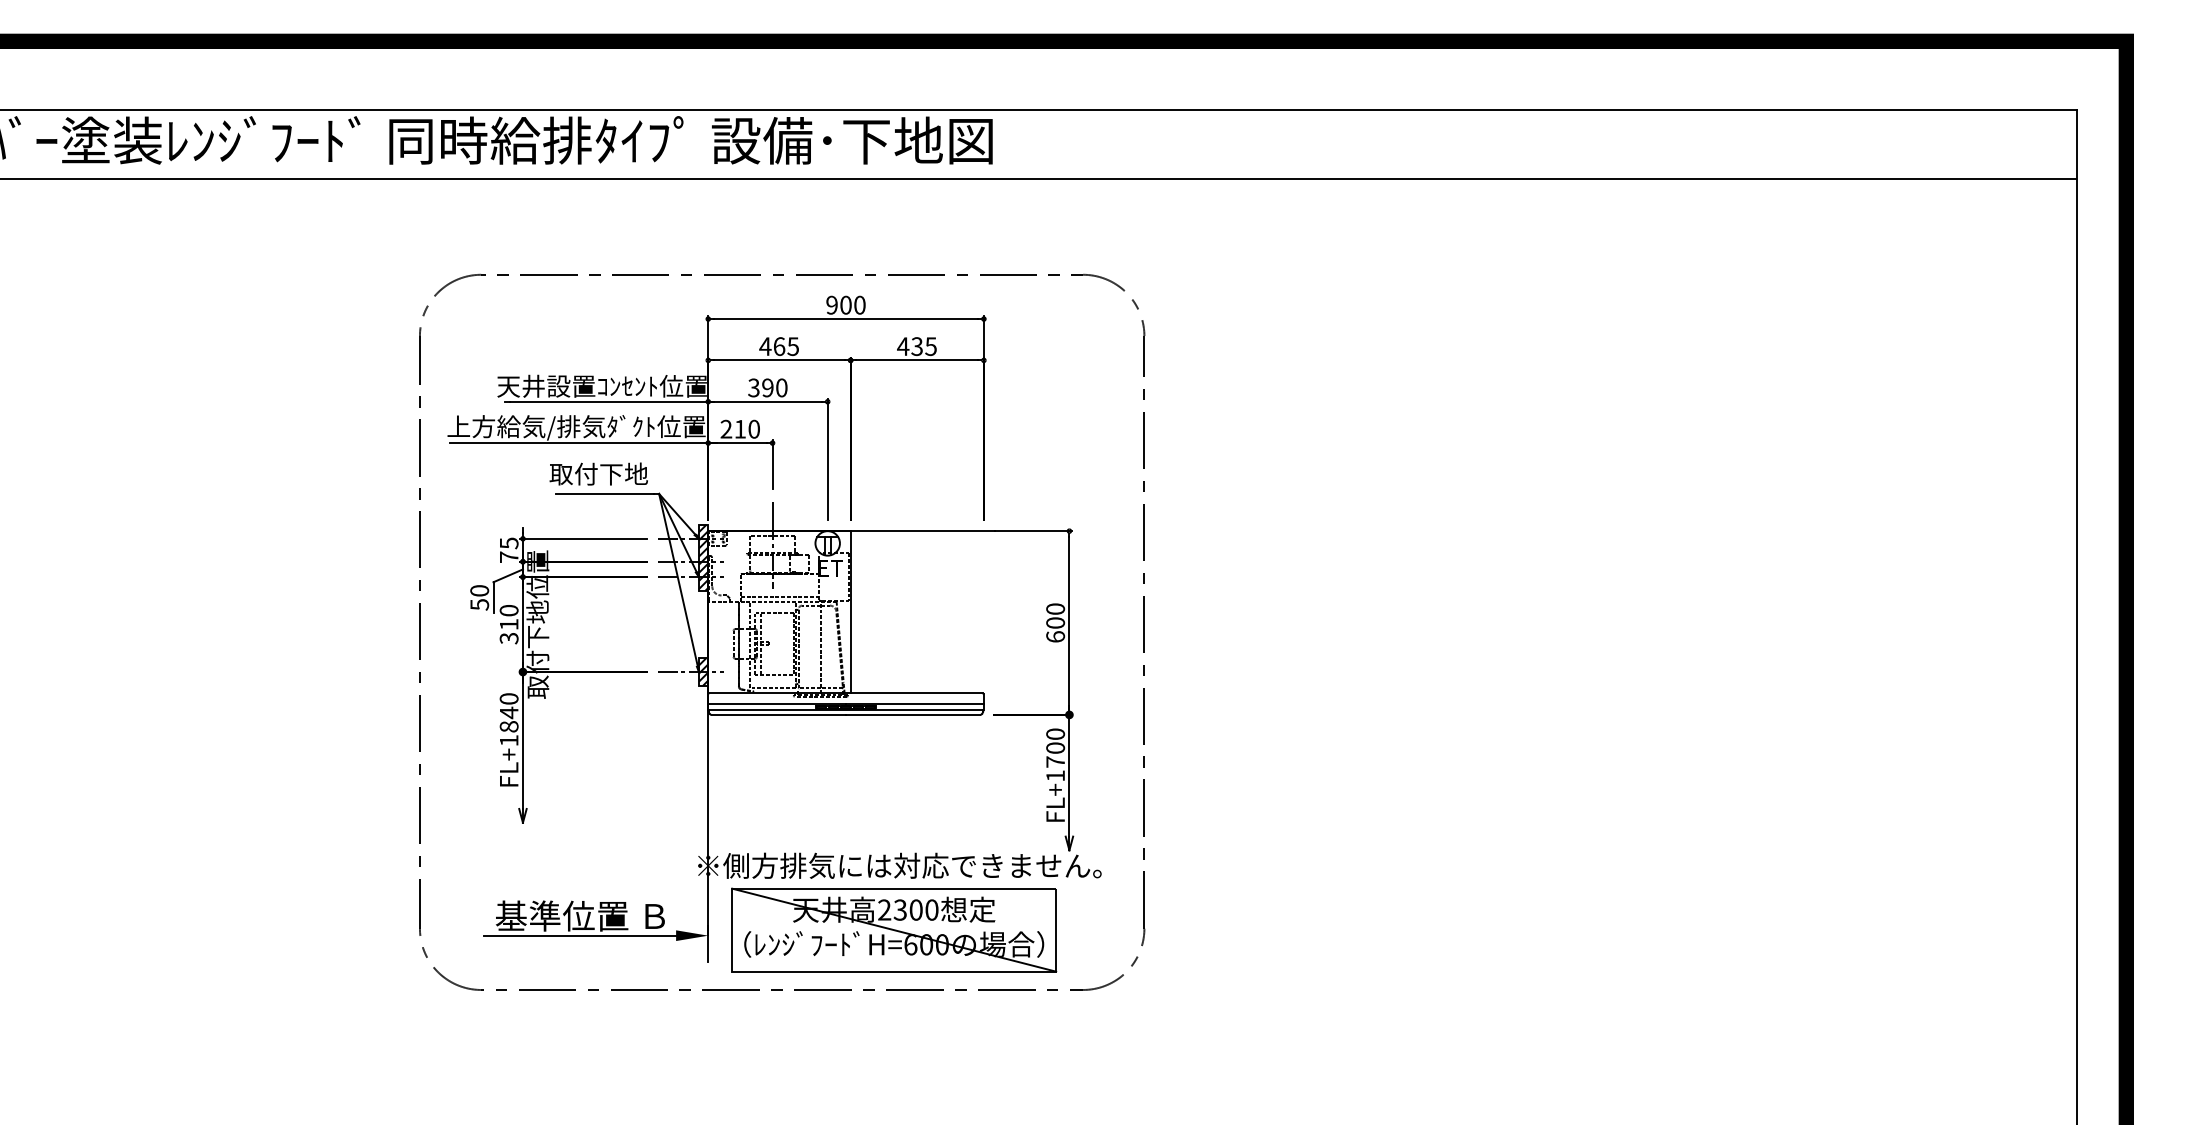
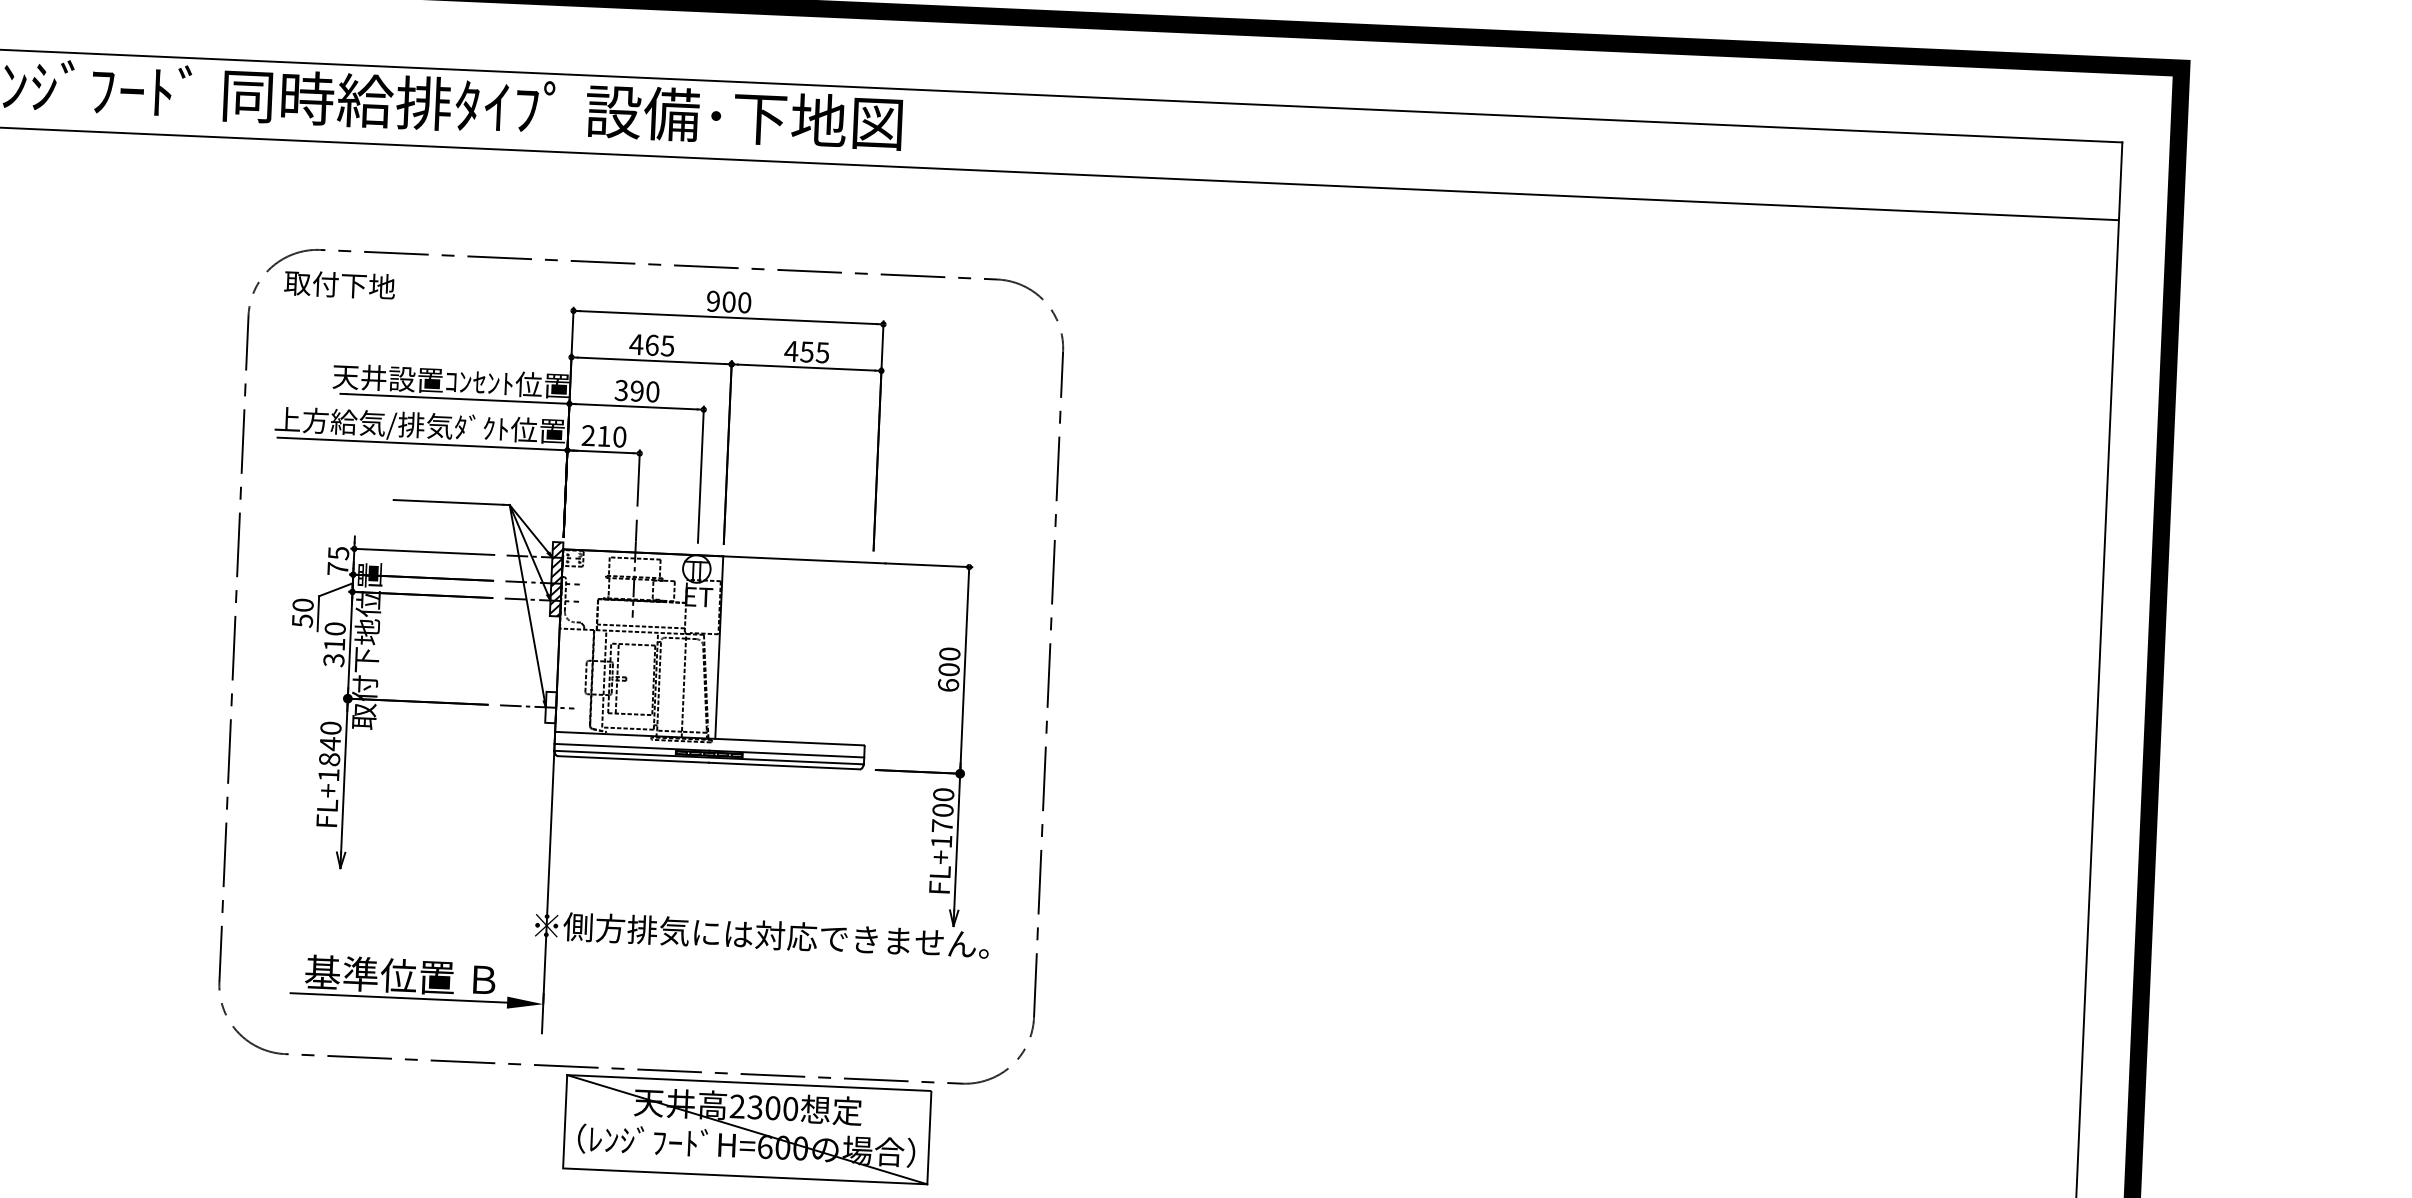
text: (917, 346) -> (807, 351), 435 -> 455
text: (598, 473) -> (339, 284), moved
hatch: (703, 671) -> (550, 706), removed
part: (894, 929) -> (747, 1128), moved

